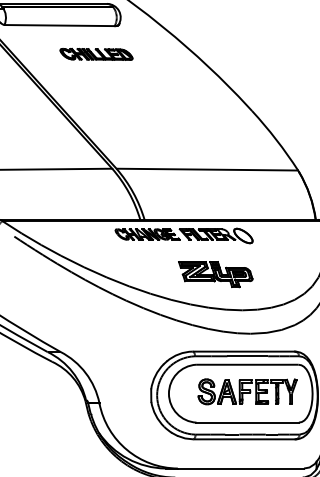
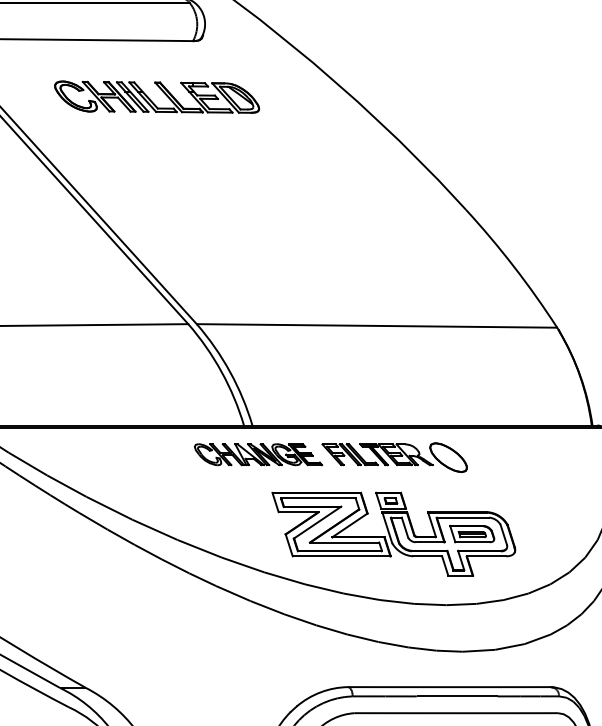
part: (96, 54) -> (157, 97), size x1.43
part: (215, 274) -> (393, 534), size x1.67

